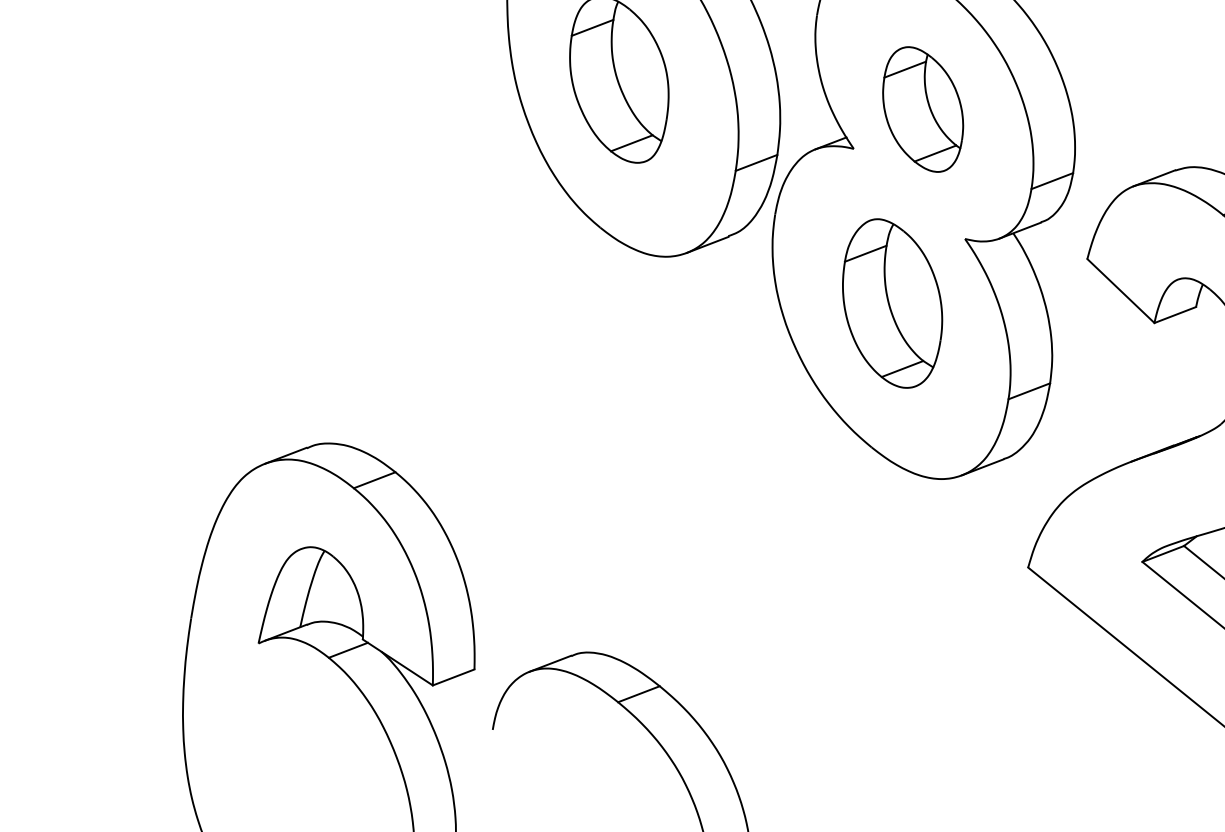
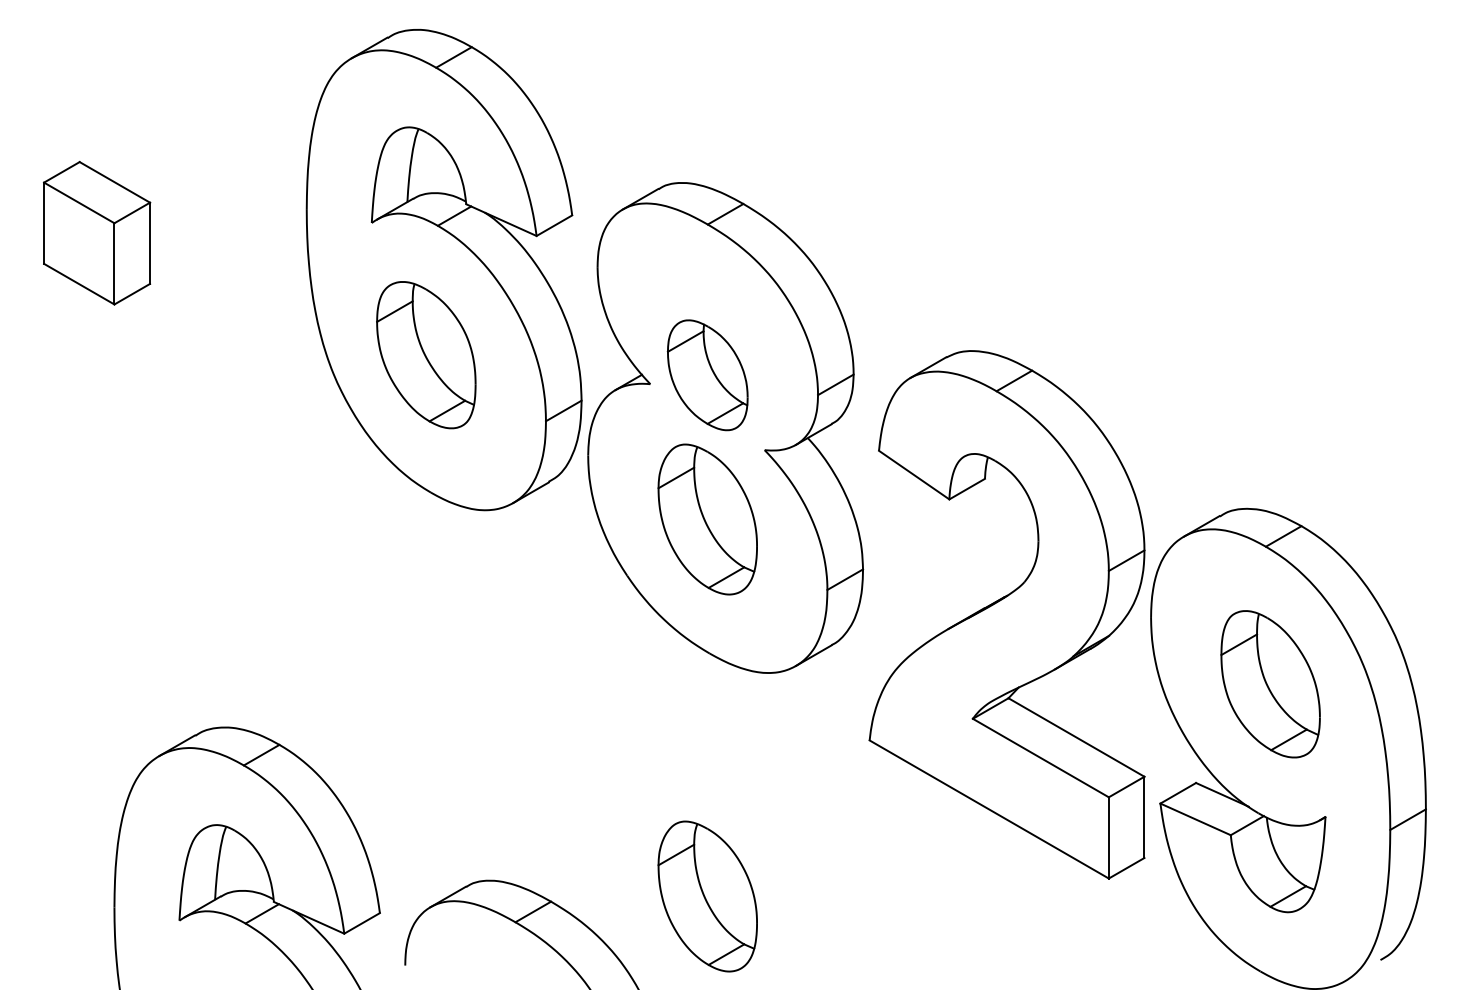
part: (922, 109) -> (707, 375), moved
part: (828, 707) -> (707, 896), added

